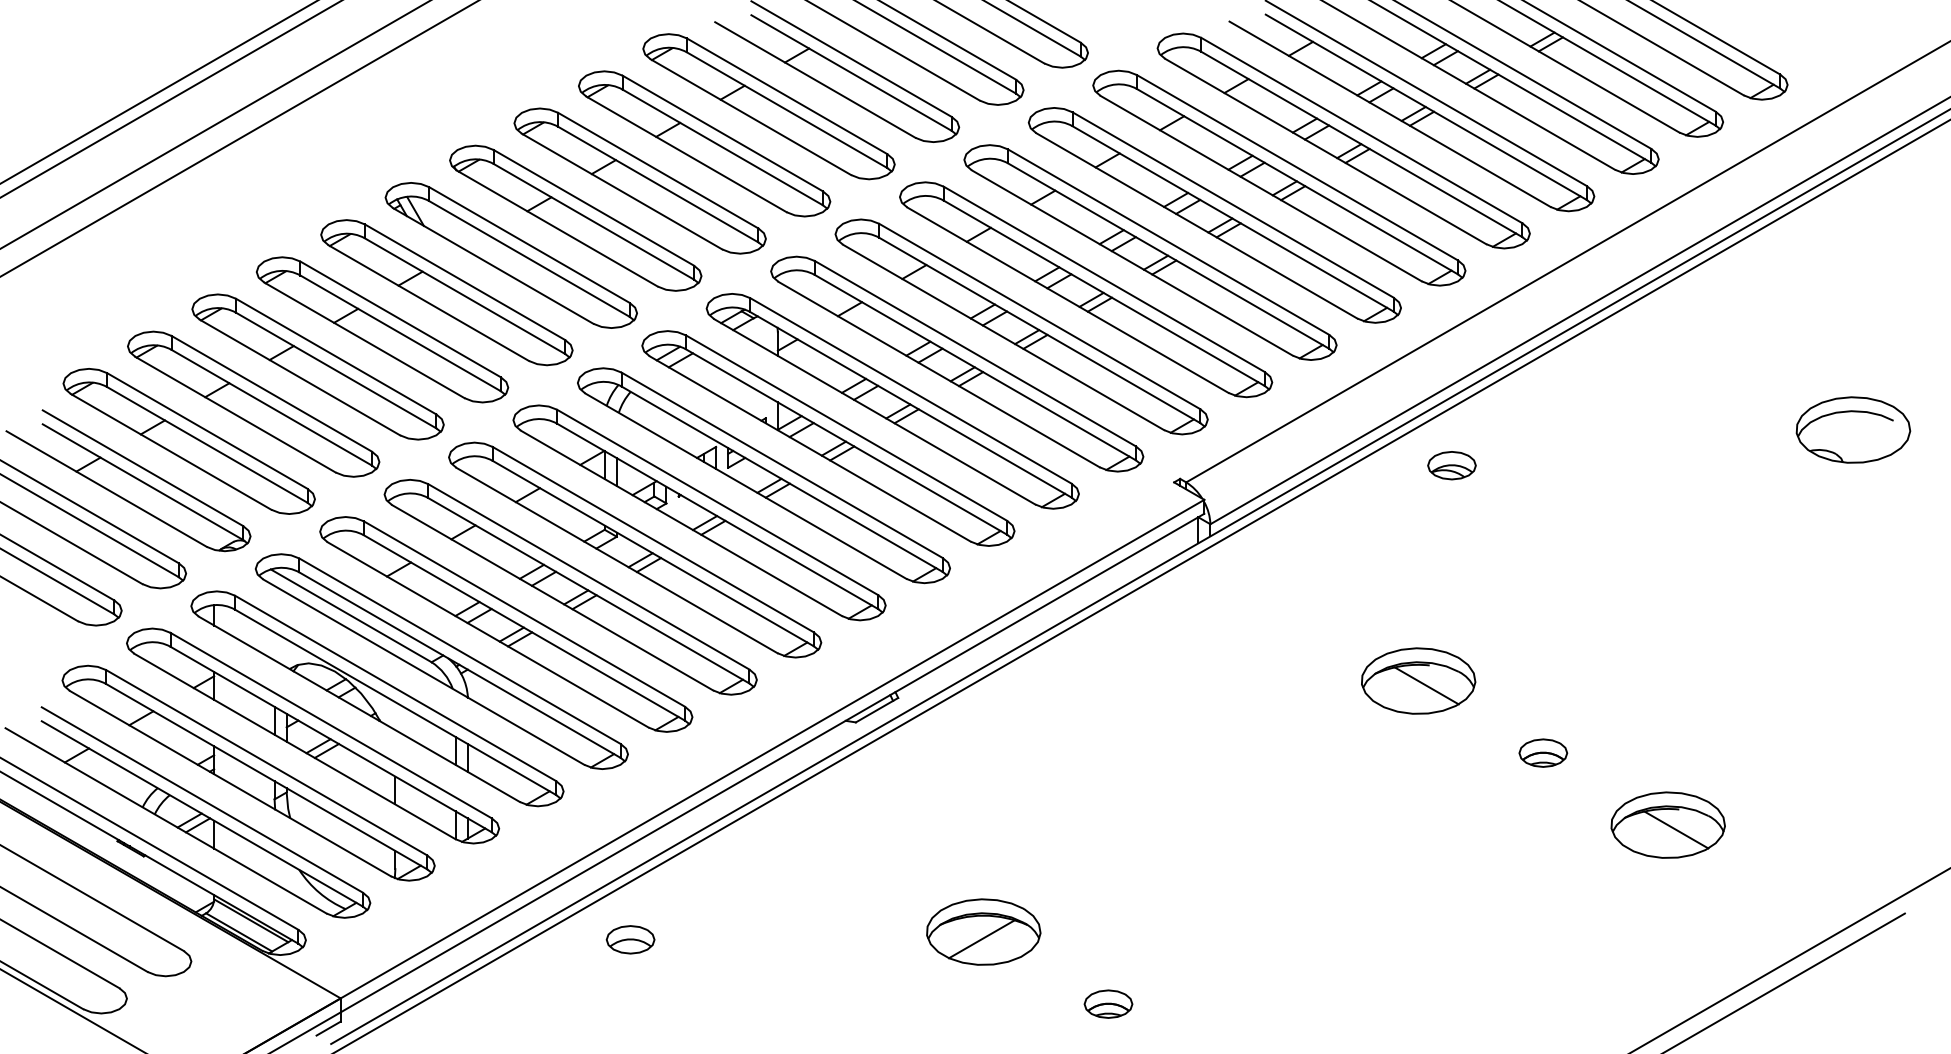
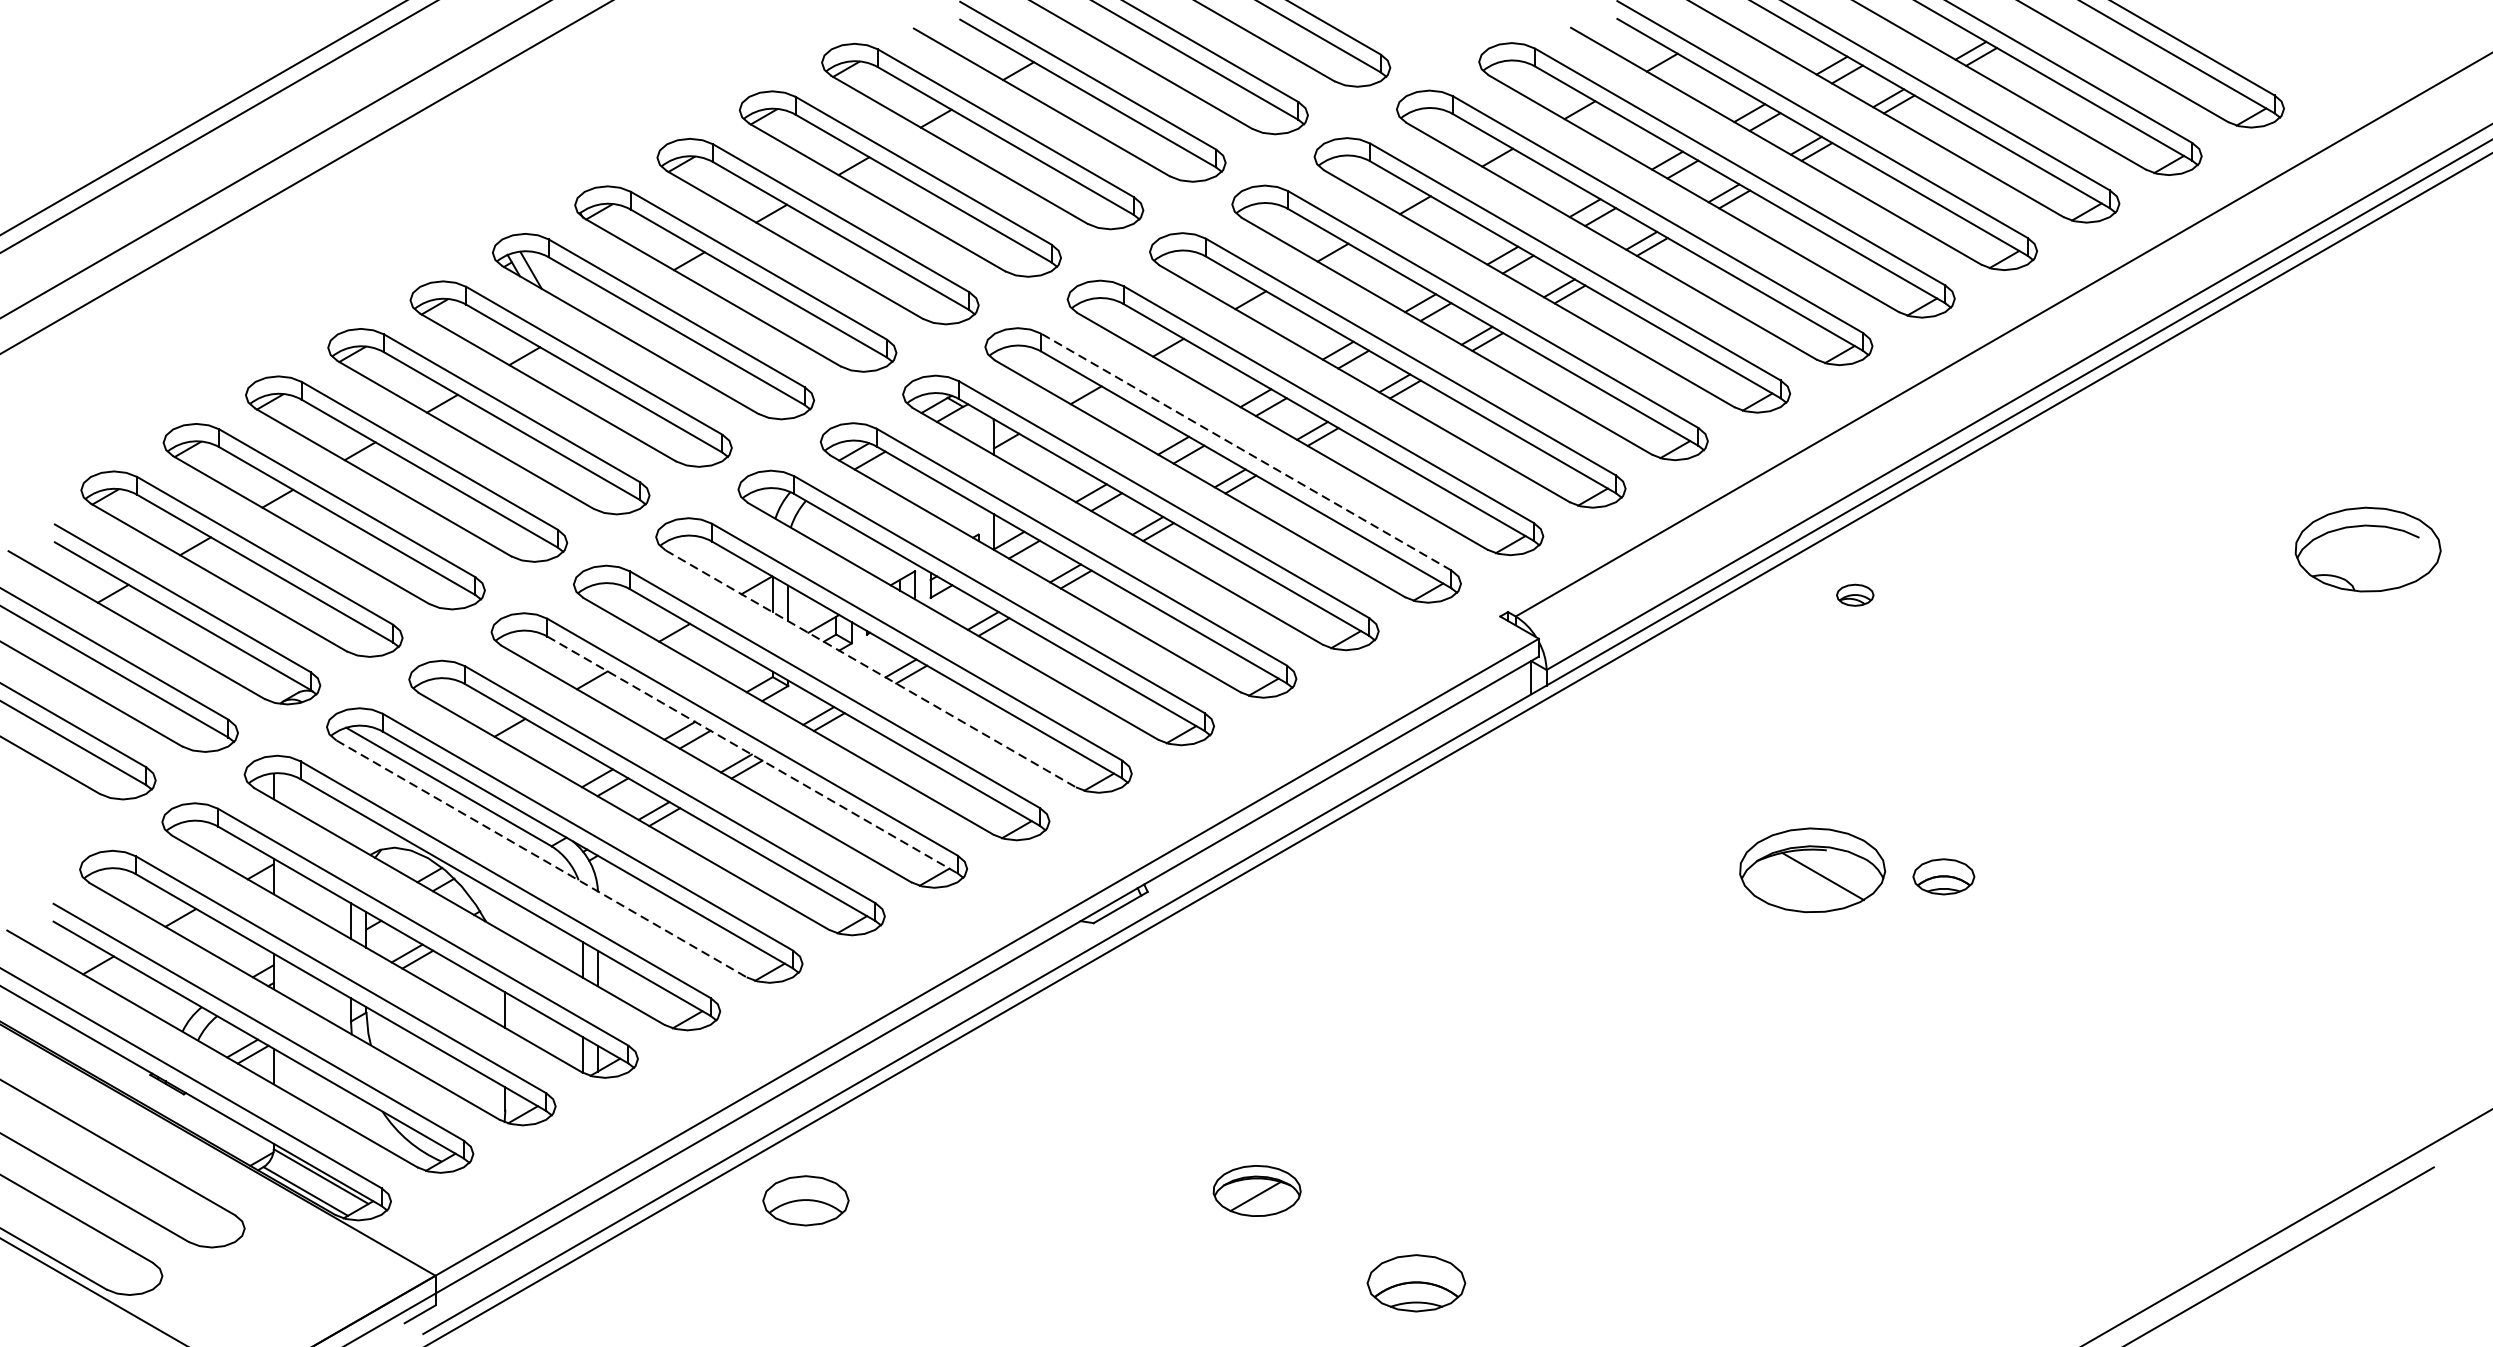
line: (974, 353) -> (1245, 451), solid -> dashed
part: (1451, 465) -> (1854, 594), size x0.6
line: (681, 523) -> (870, 669), solid -> dashed
line: (589, 591) -> (753, 755), solid -> dashed
line: (424, 672) -> (542, 859), solid -> dashed
part: (1543, 752) -> (1944, 875), moved
part: (1667, 824) -> (2130, 1053), removed
part: (983, 931) -> (1256, 1190), size x0.6
part: (630, 939) -> (805, 1200), size x1.4
part: (1108, 1003) -> (1416, 1282), size x1.6

